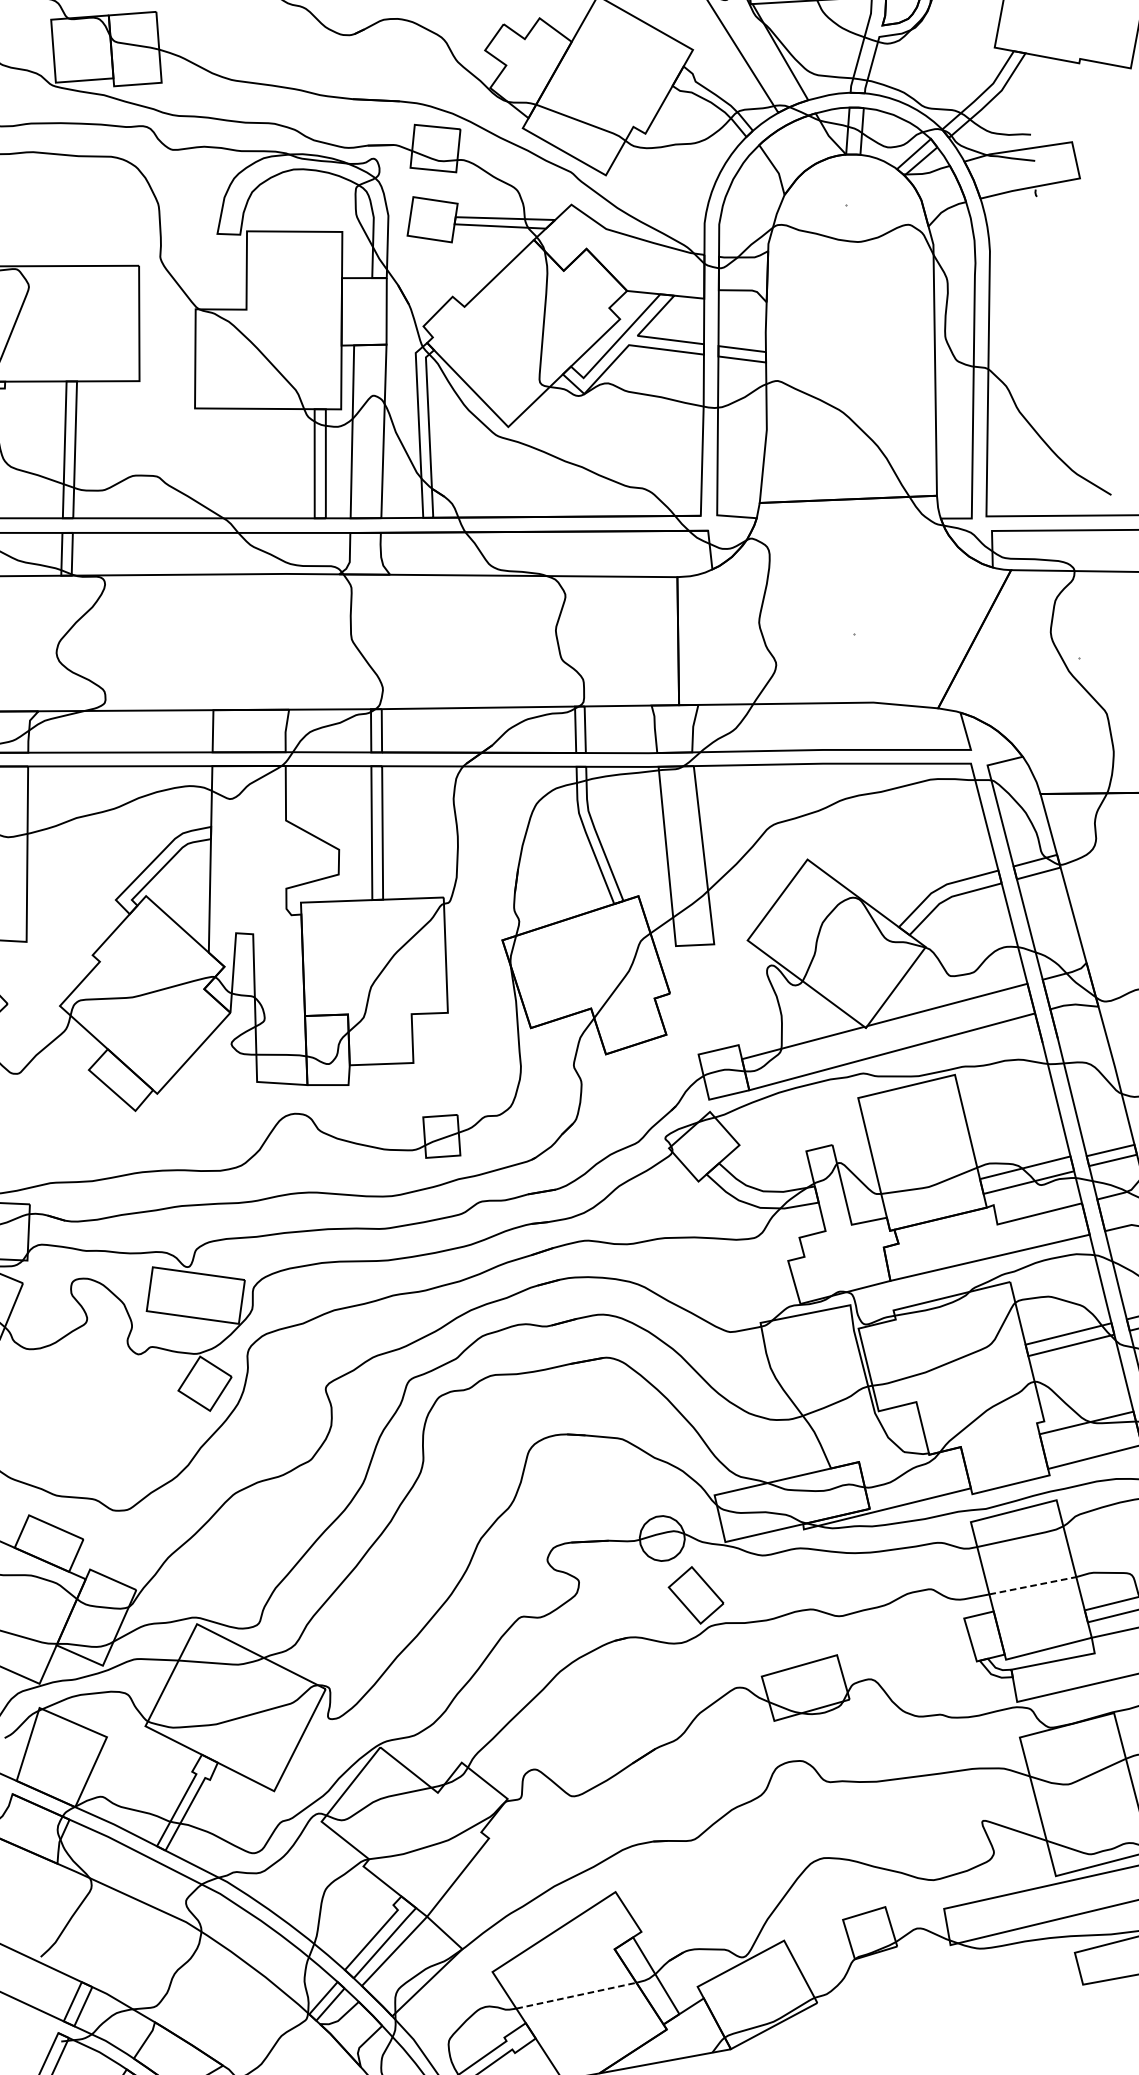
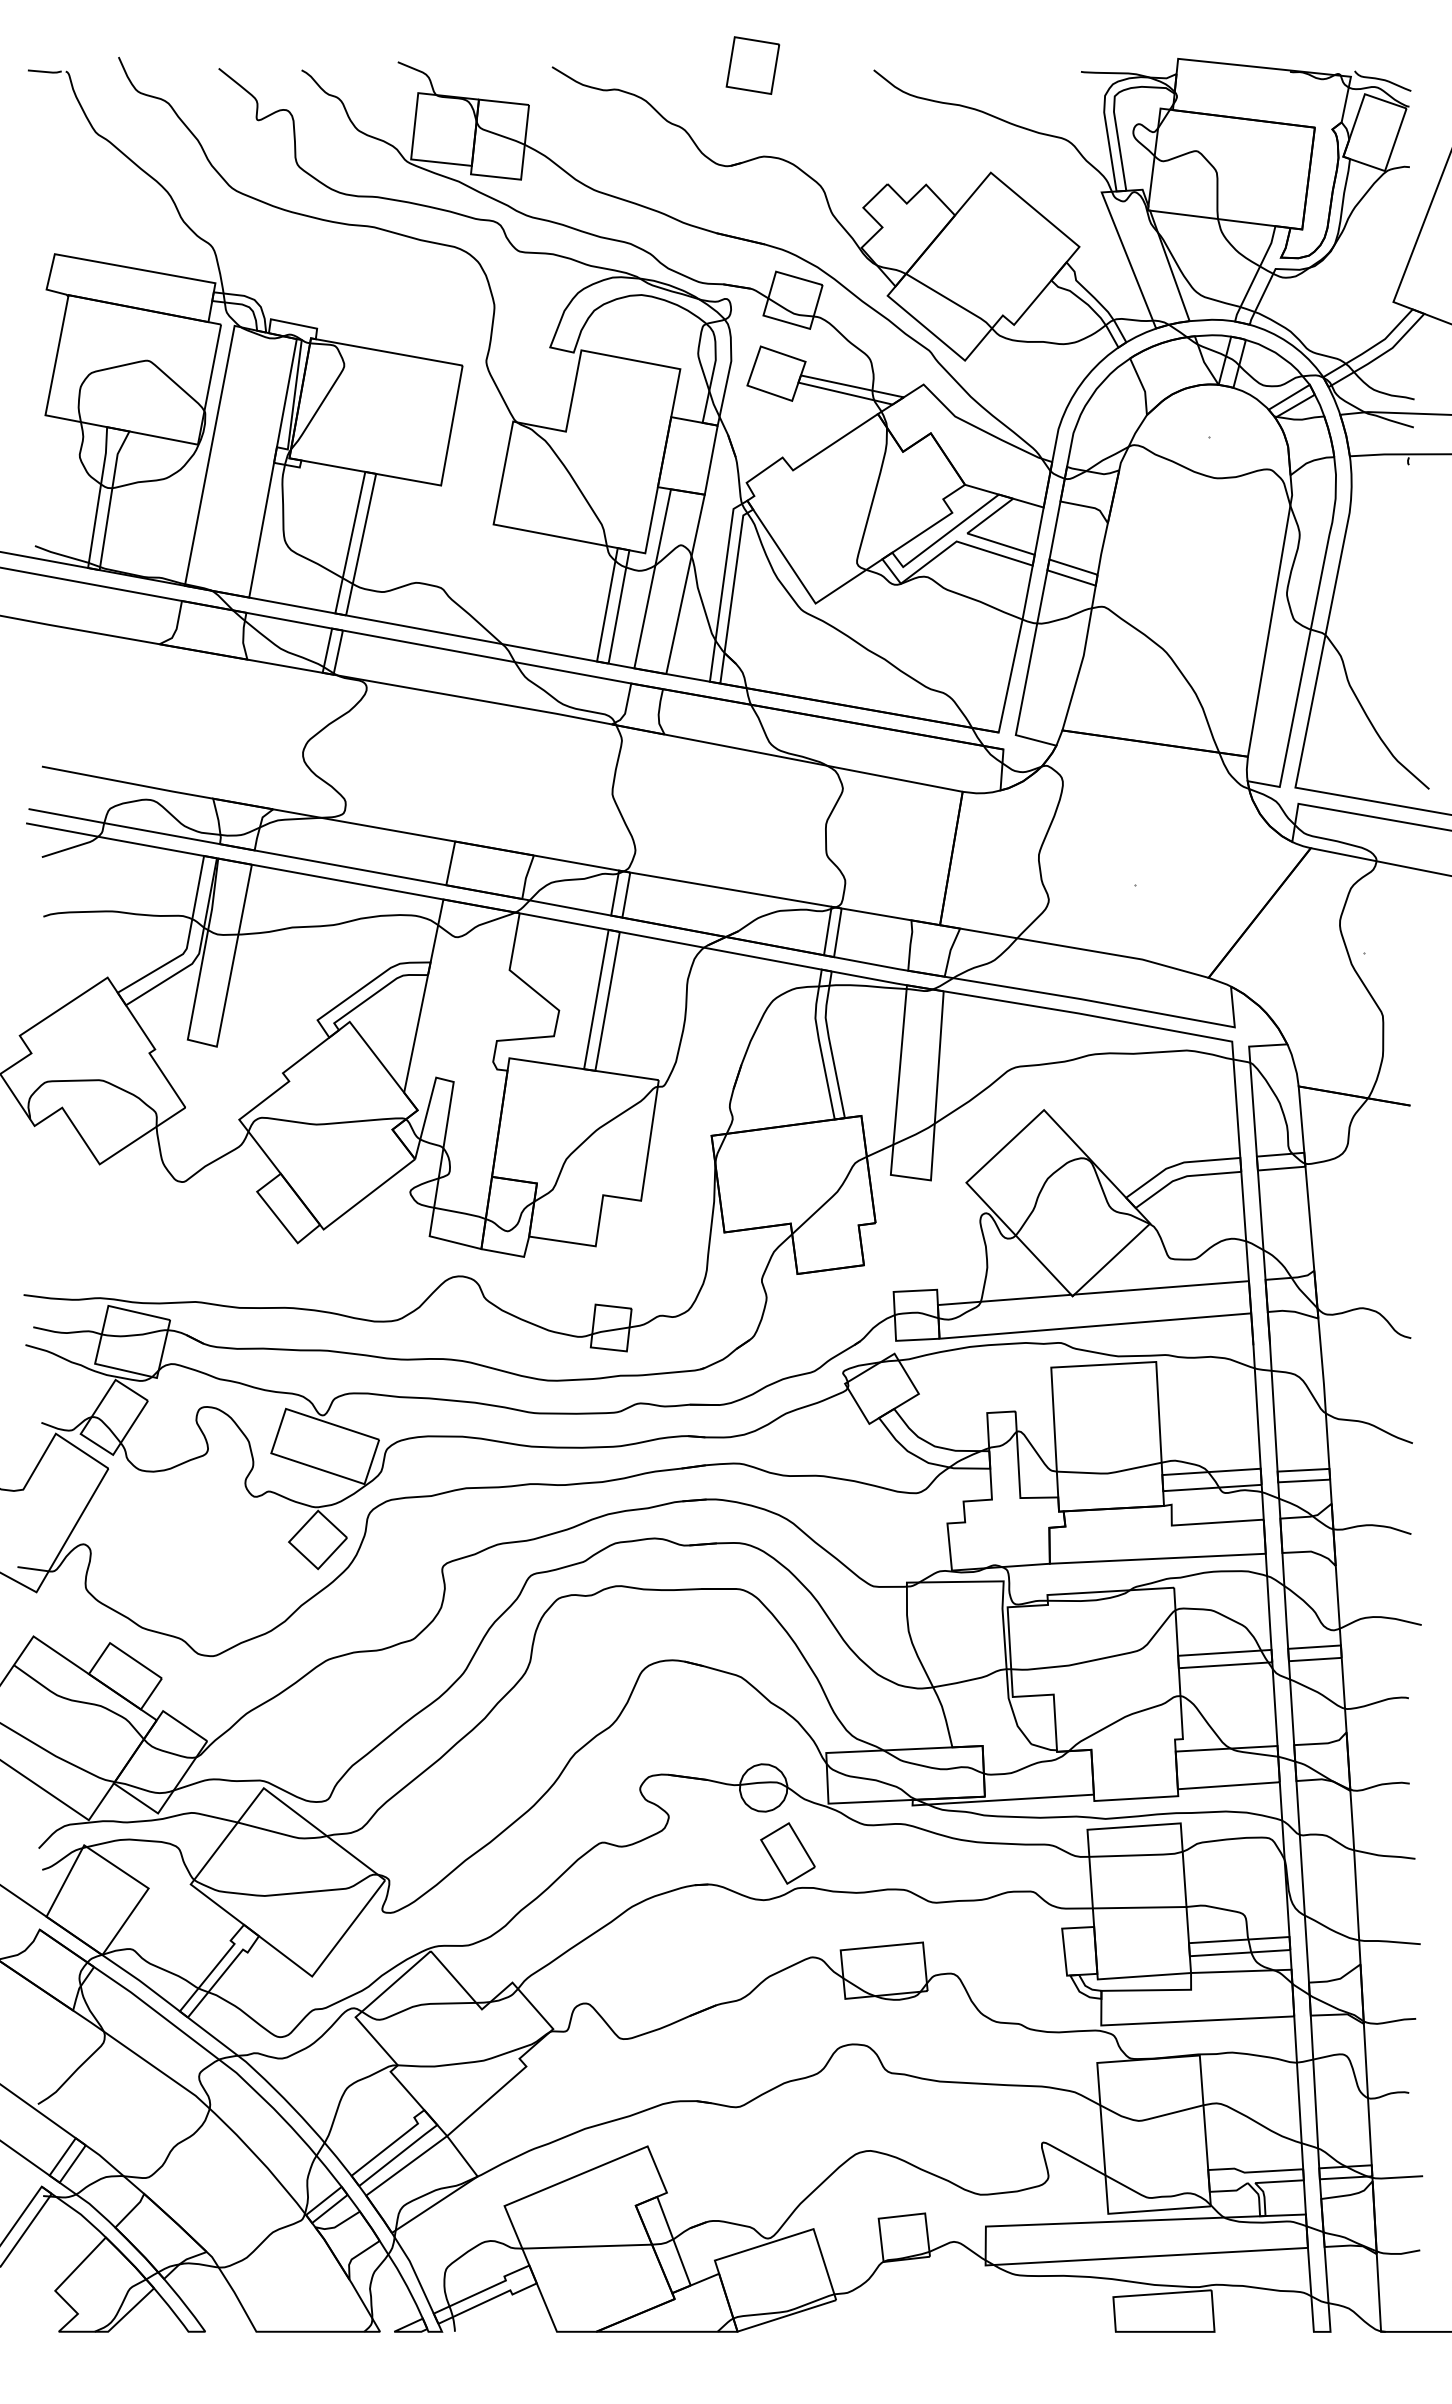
line: (1032, 1585) -> (1139, 1907), dashed -> solid
line: (576, 1995) -> (587, 2246), dashed -> solid

